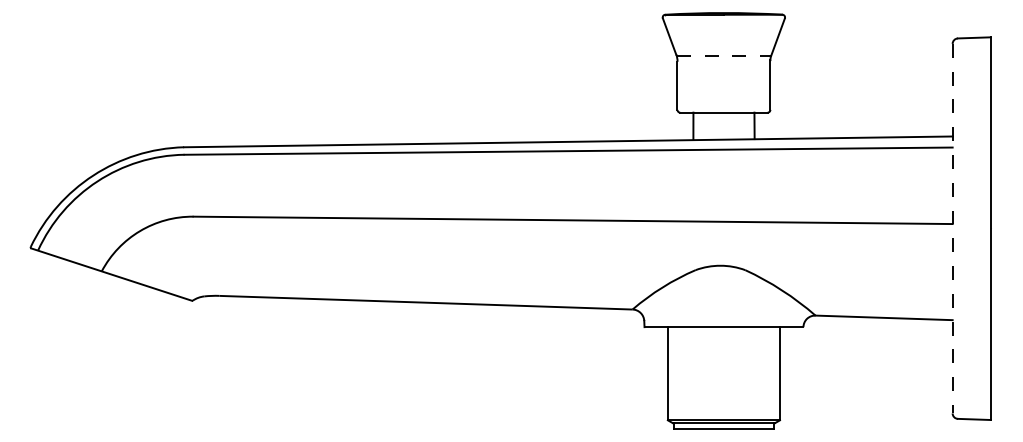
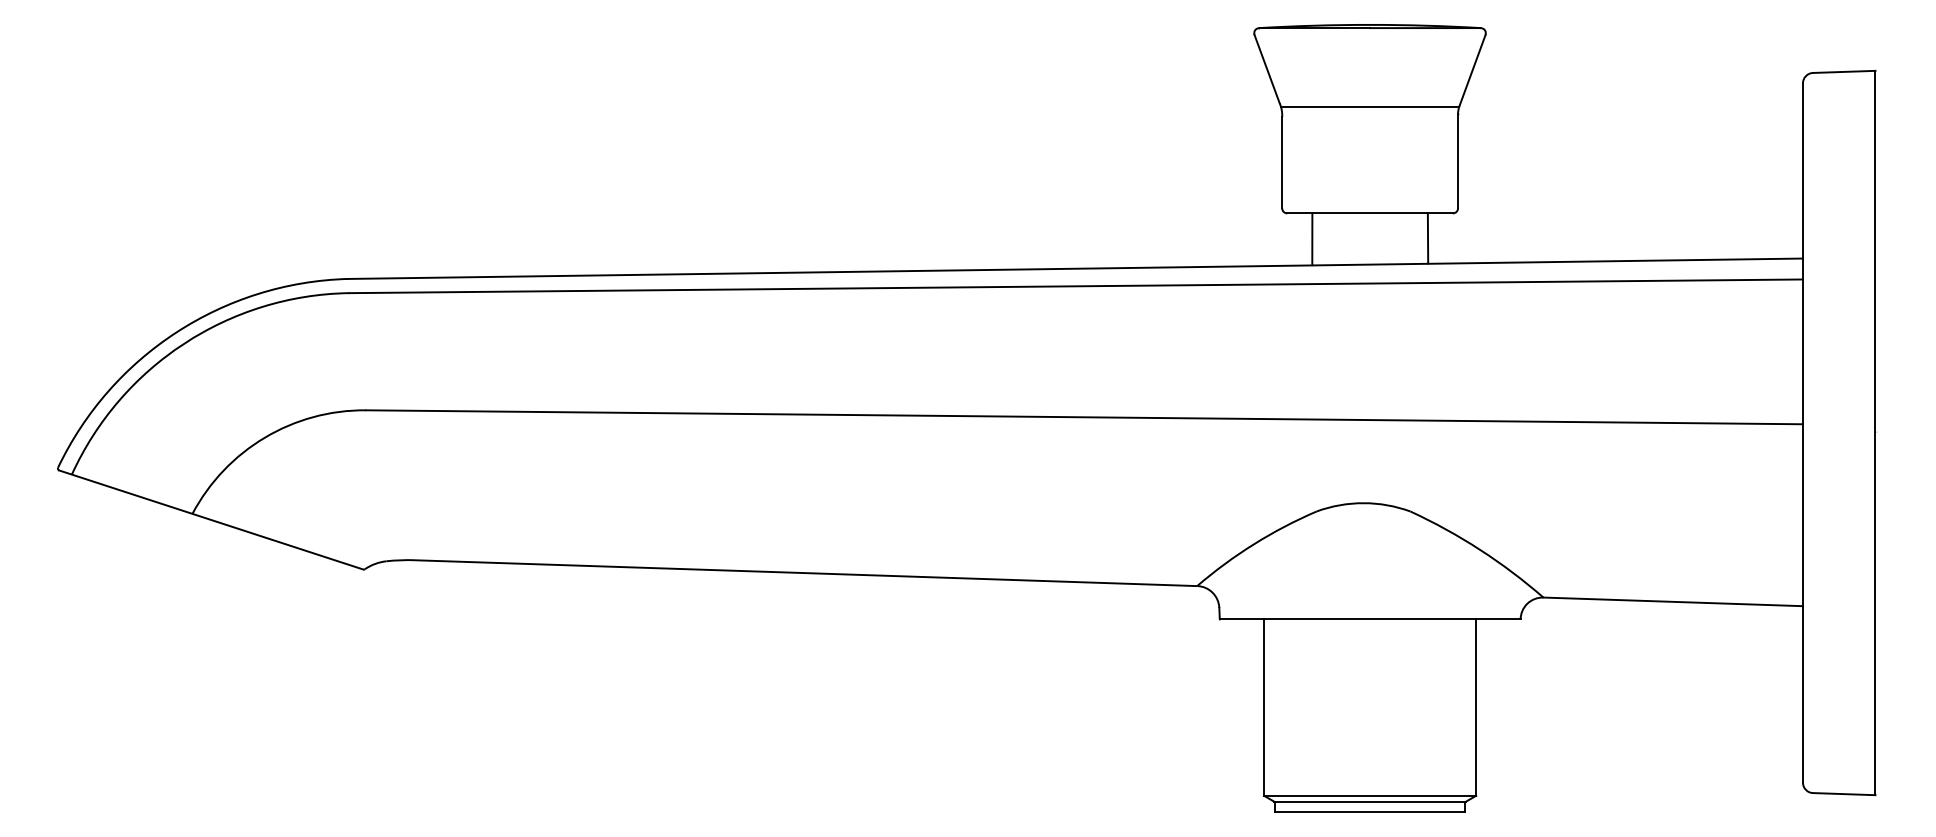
line: (724, 56) -> (1371, 107), dashed -> solid
line: (952, 228) -> (1802, 432), dashed -> solid

